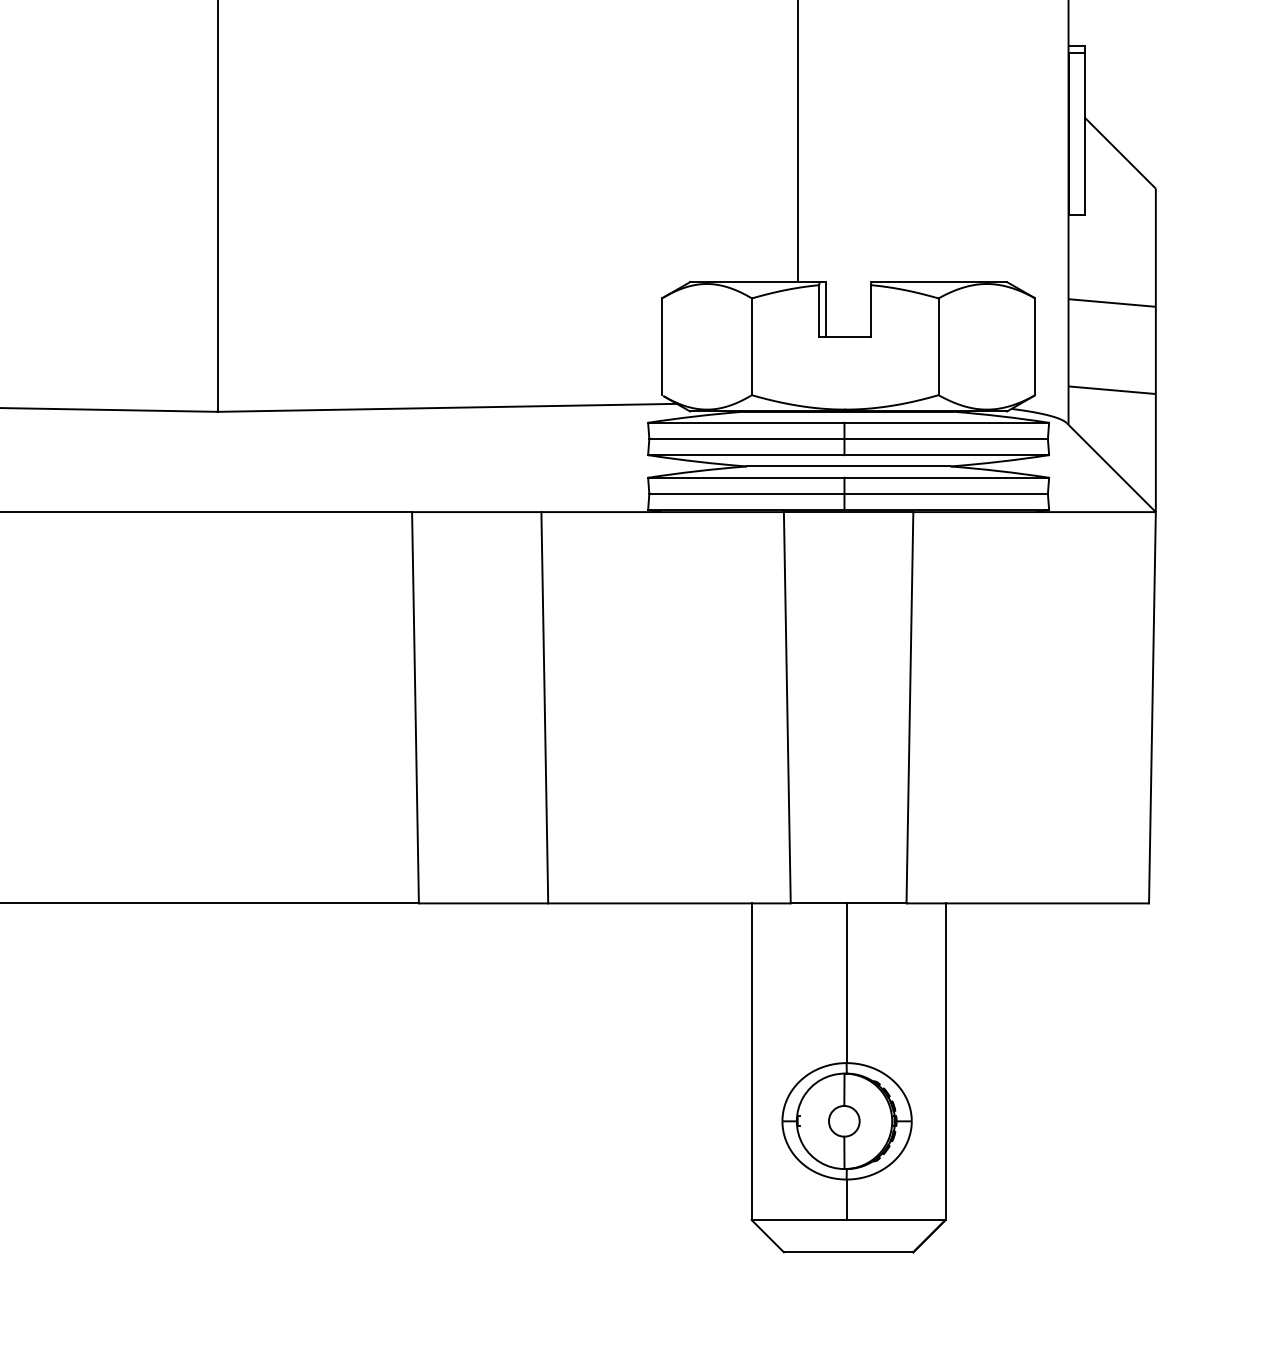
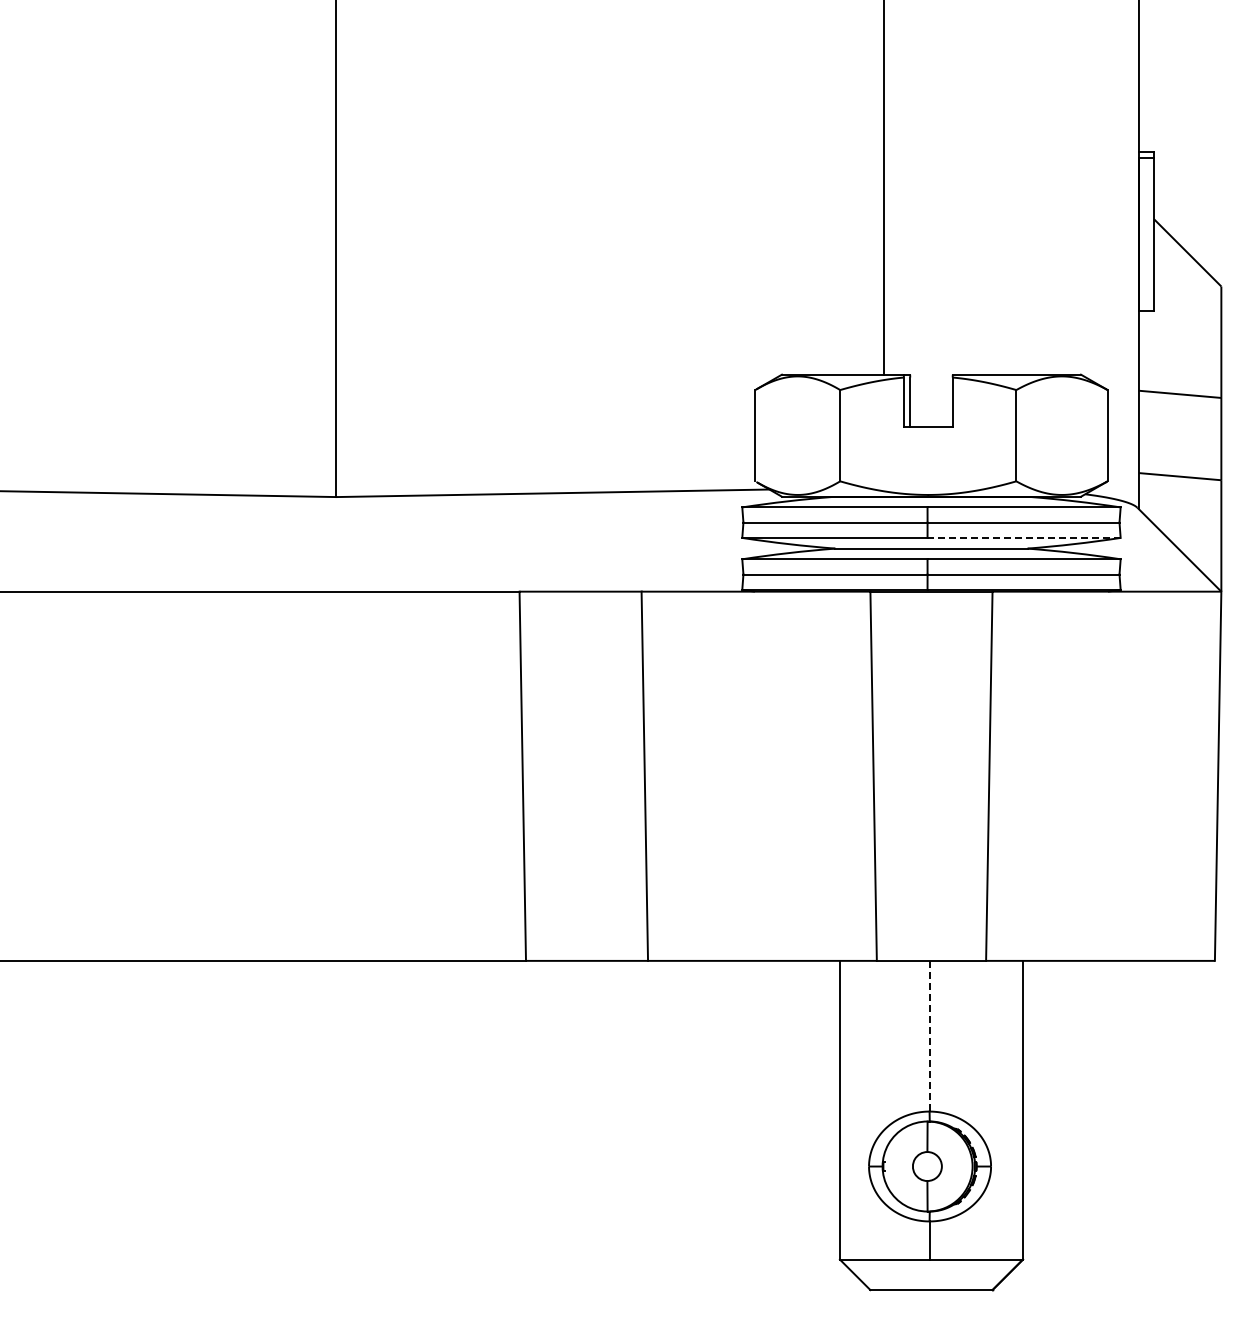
line: (947, 454) -> (1024, 537), solid -> dashed
line: (846, 983) -> (929, 1036), solid -> dashed

